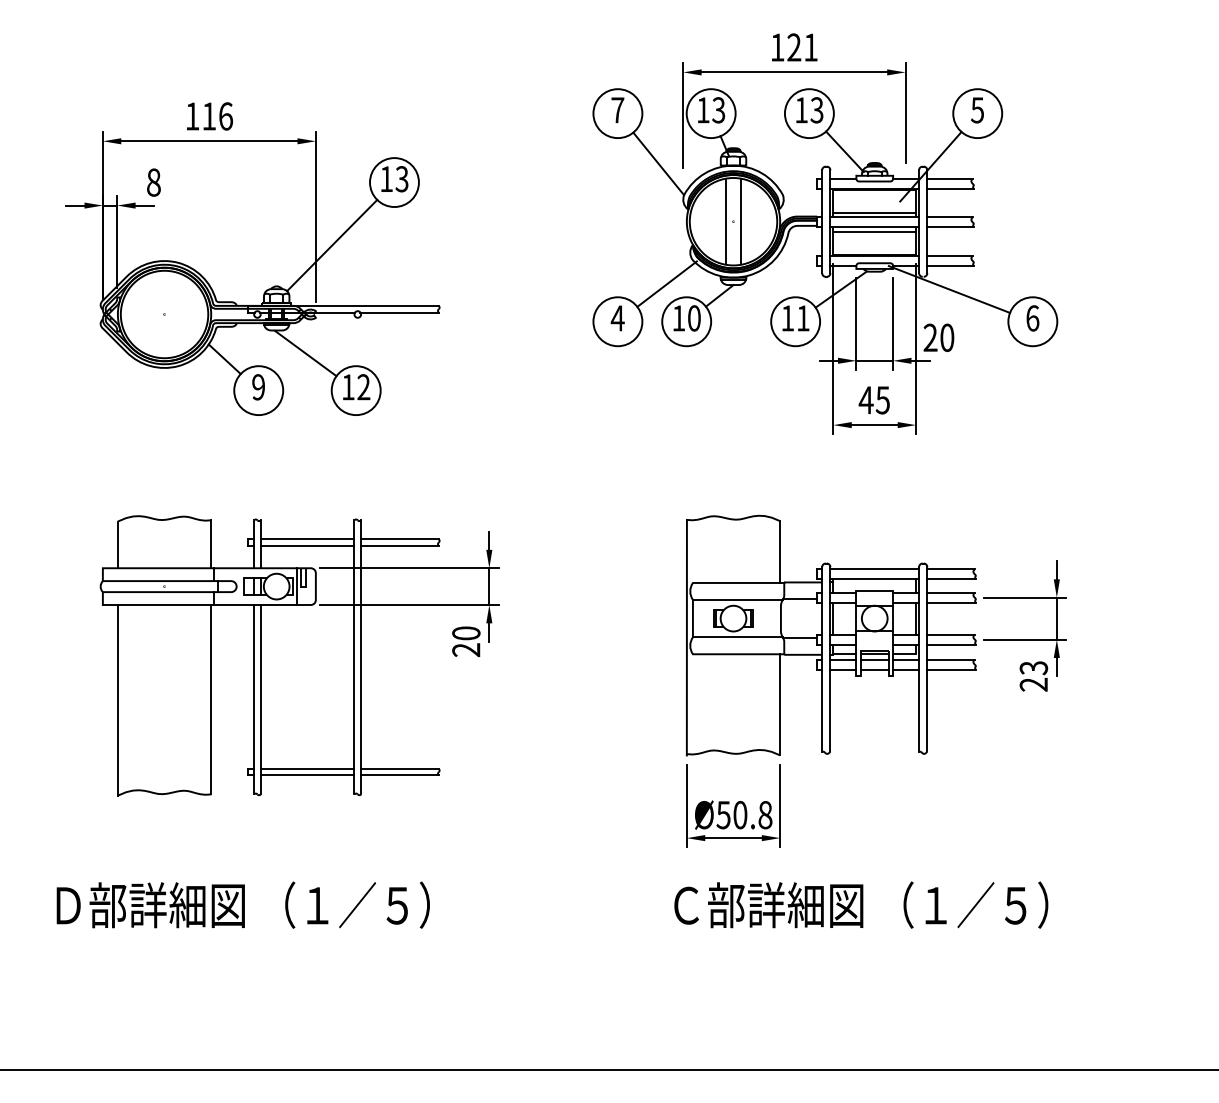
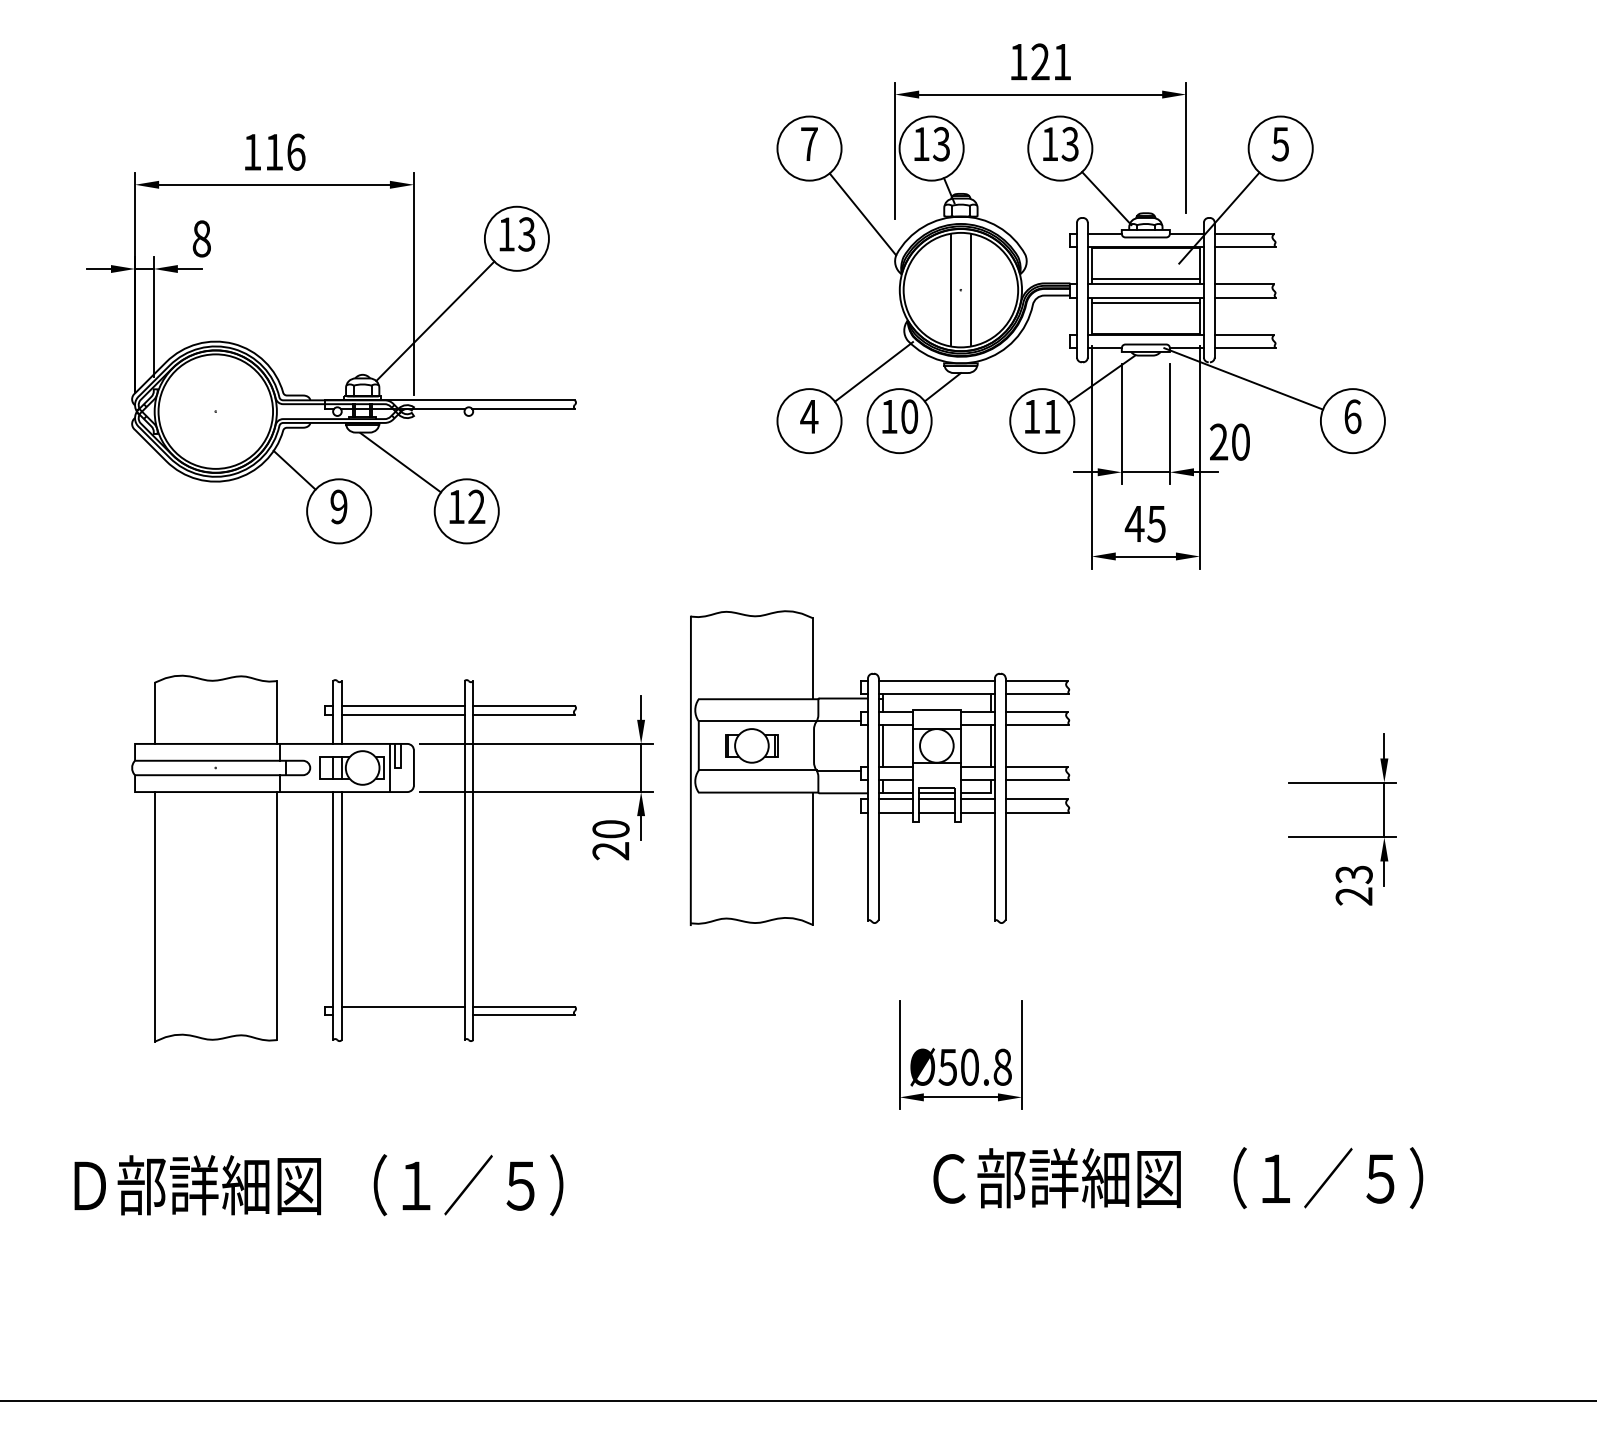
part: (830, 635) -> (879, 767), moved
line: (307, 775) -> (402, 1015), removed
text: (861, 905) -> (1178, 1178), moved

